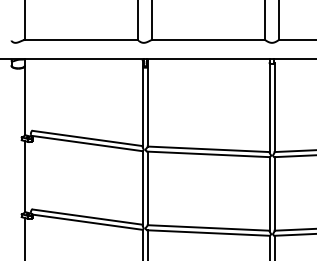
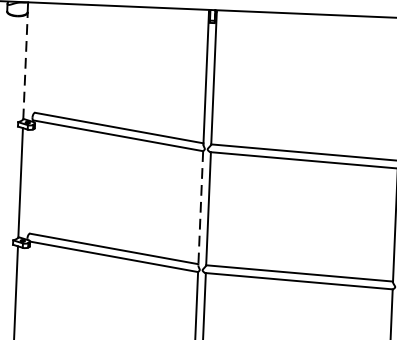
line: (24, 100) -> (24, 65), solid -> dashed
line: (142, 188) -> (200, 208), solid -> dashed

